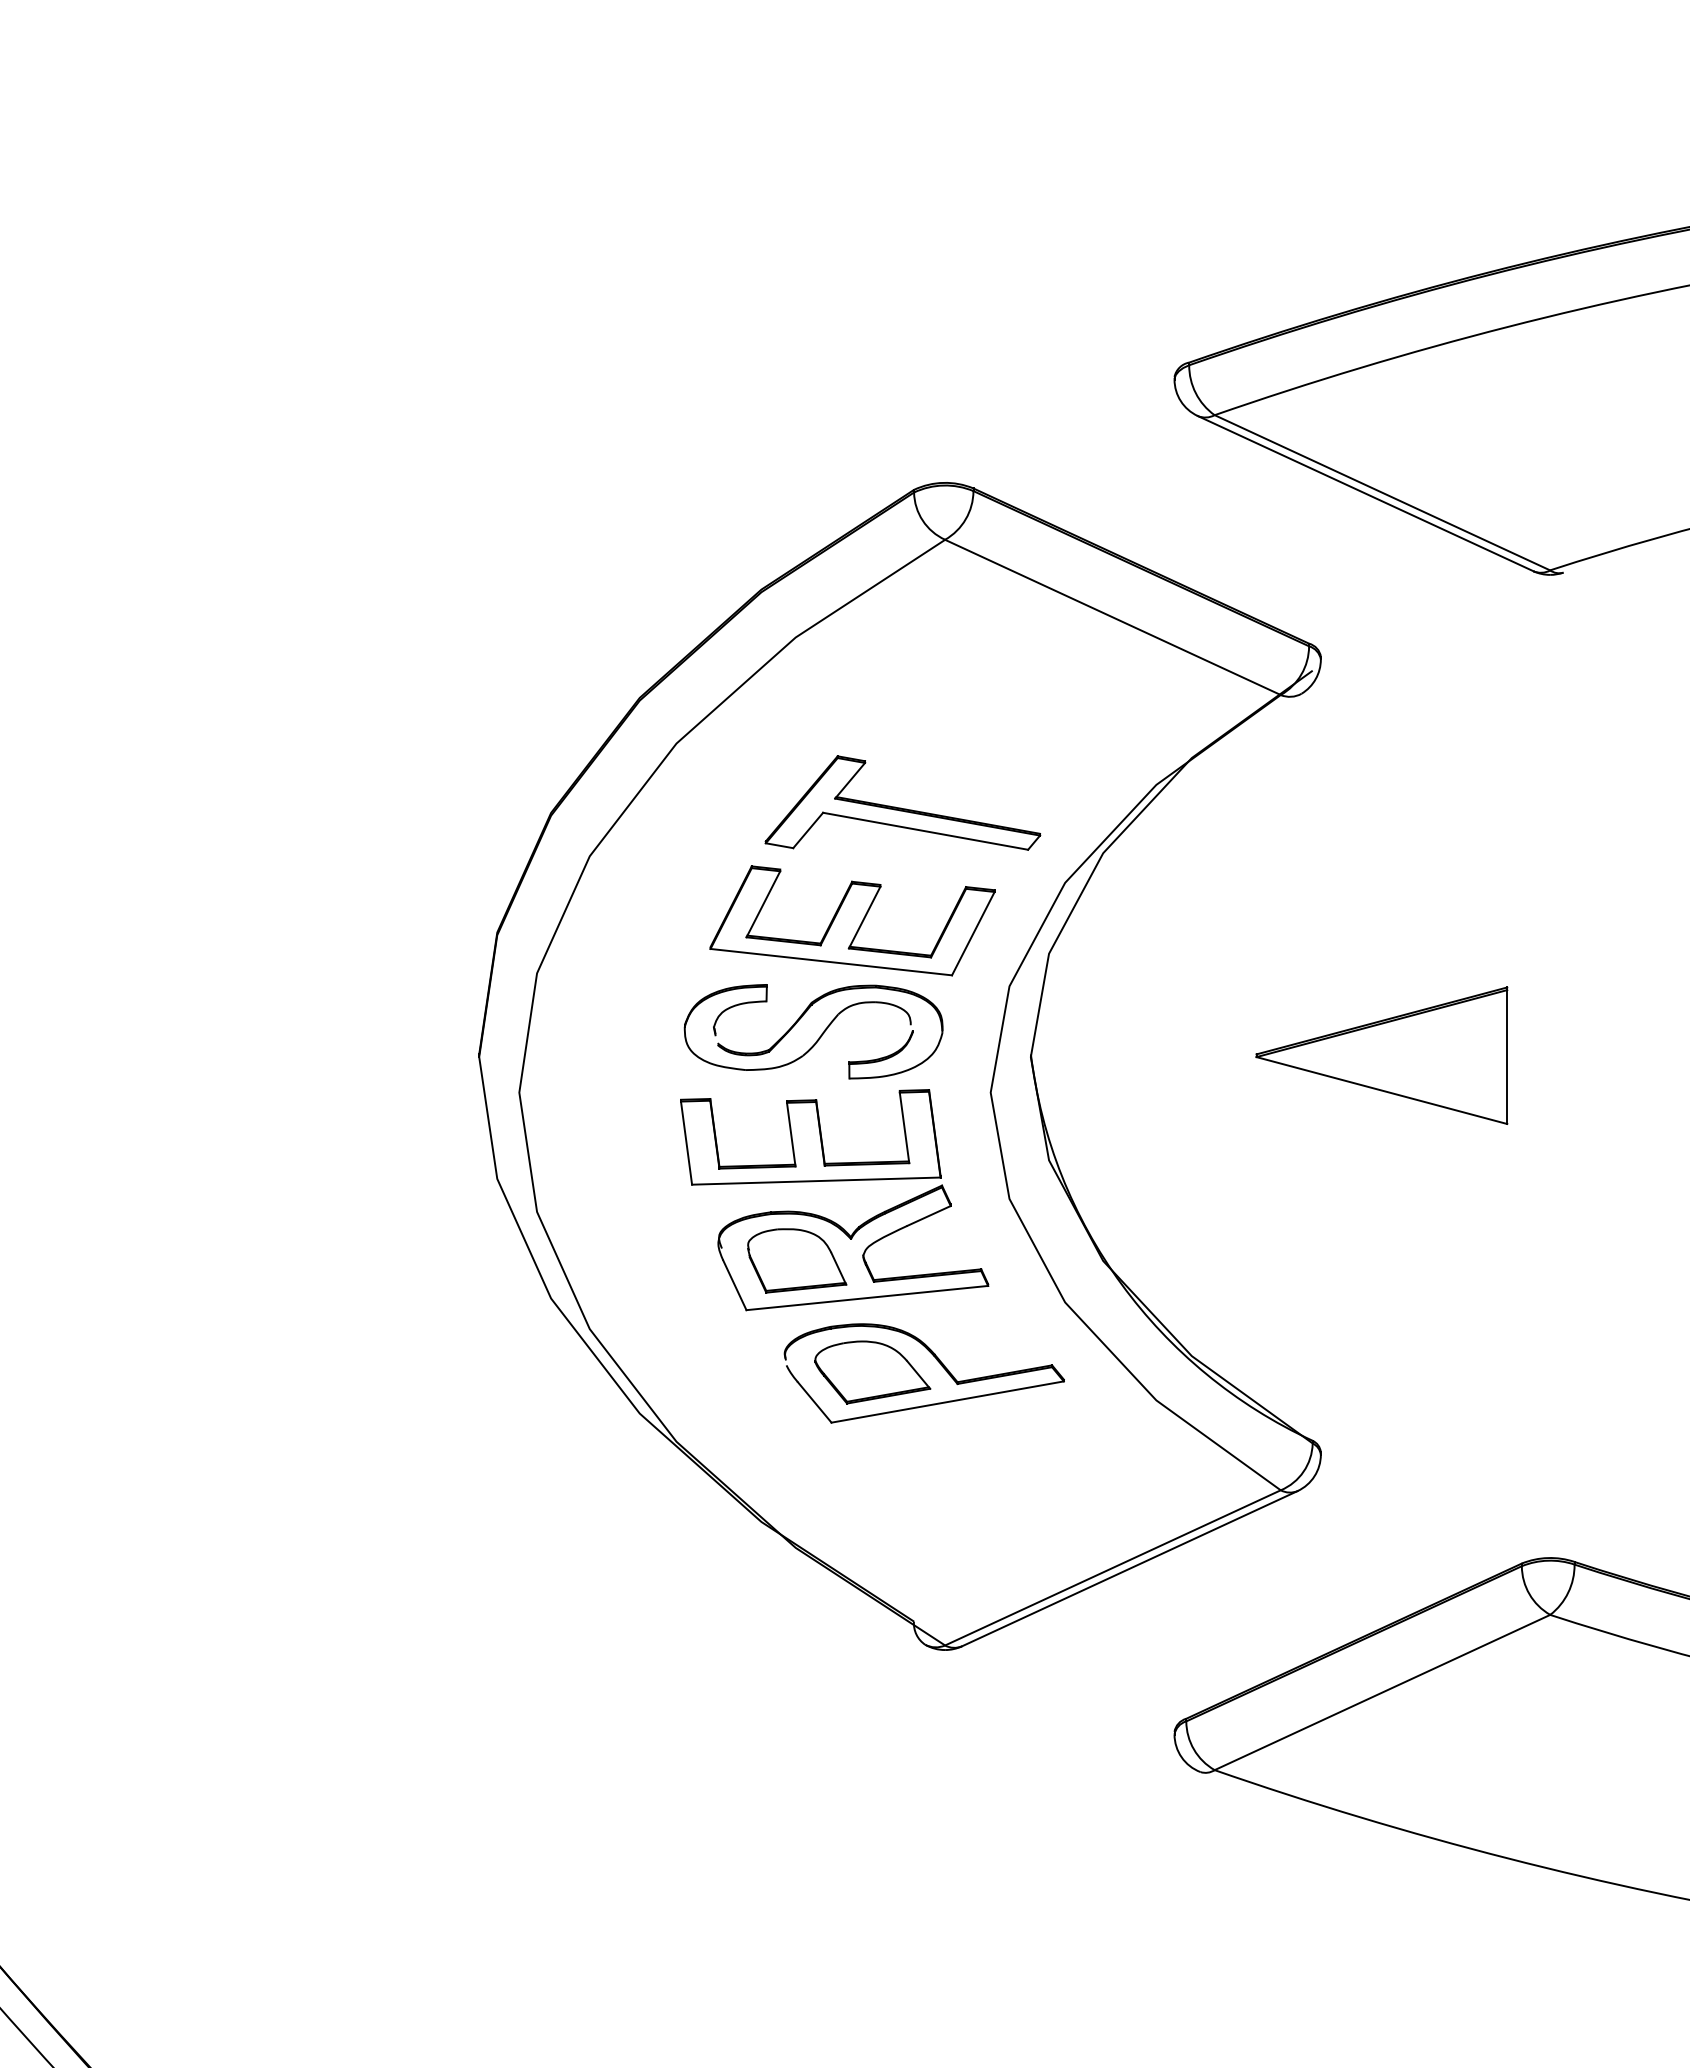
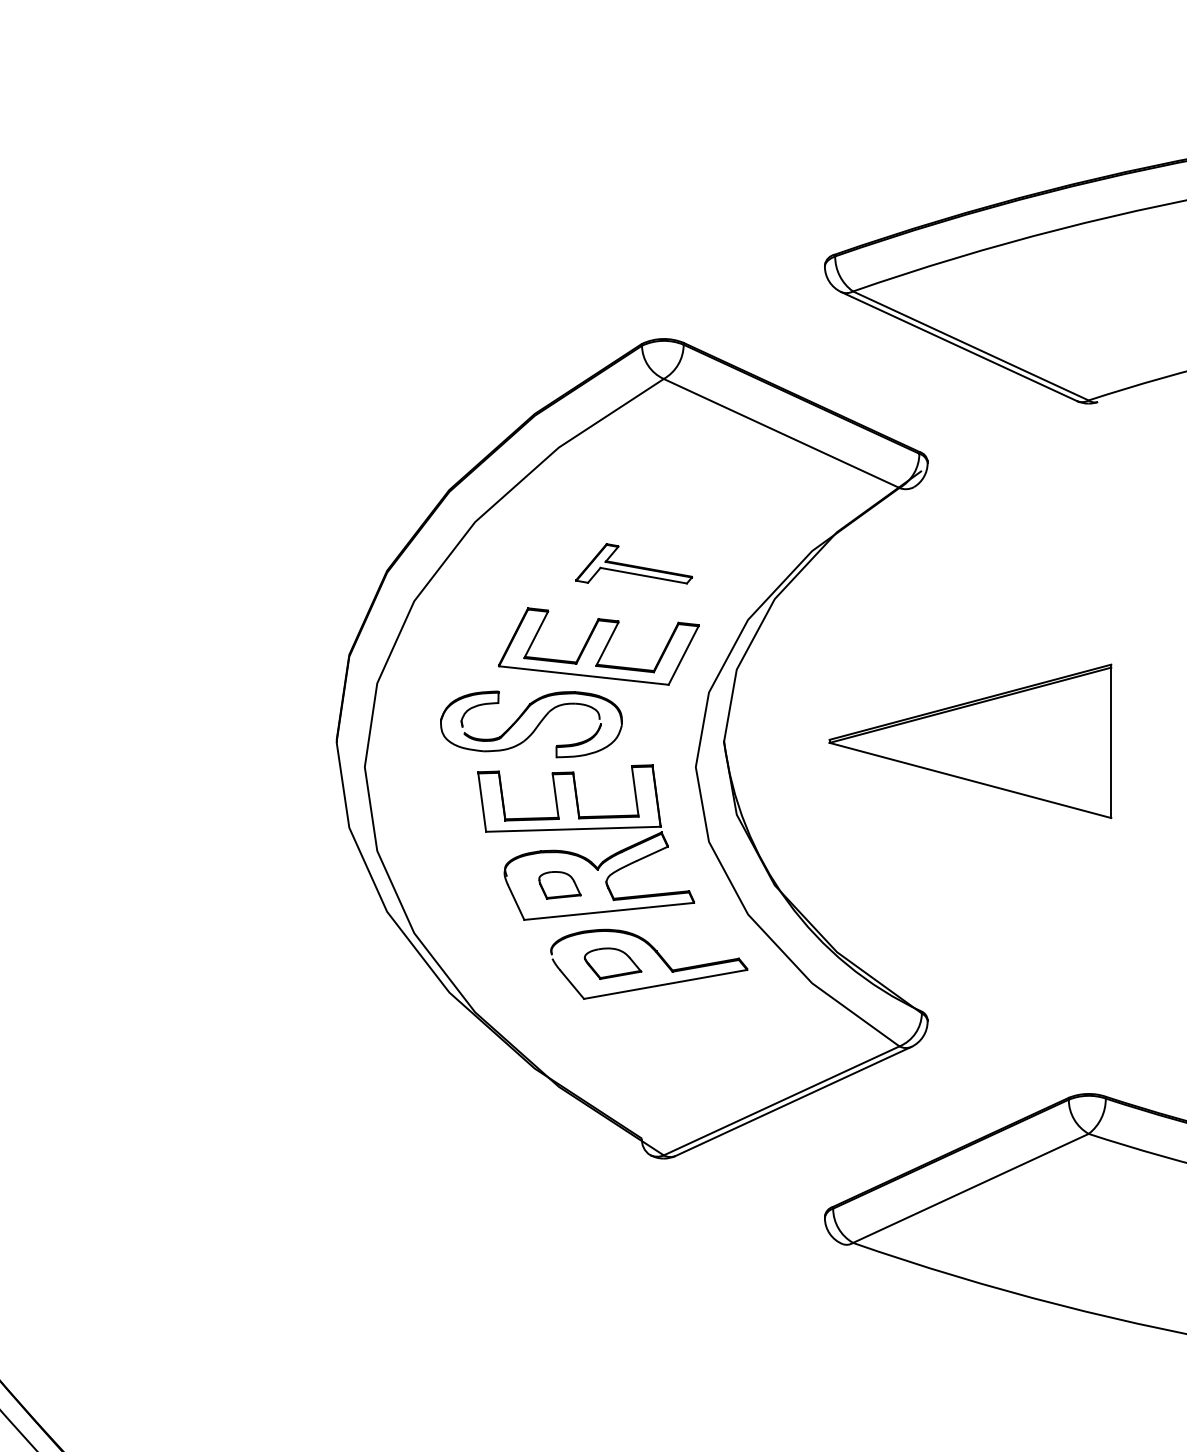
part: (902, 802) -> (633, 563), size x0.6
part: (819, 1036) -> (535, 727), moved
part: (1381, 1055) -> (970, 741), size x1.6
part: (797, 1260) -> (560, 885), size x0.6
part: (872, 1372) -> (612, 963), size x0.7

